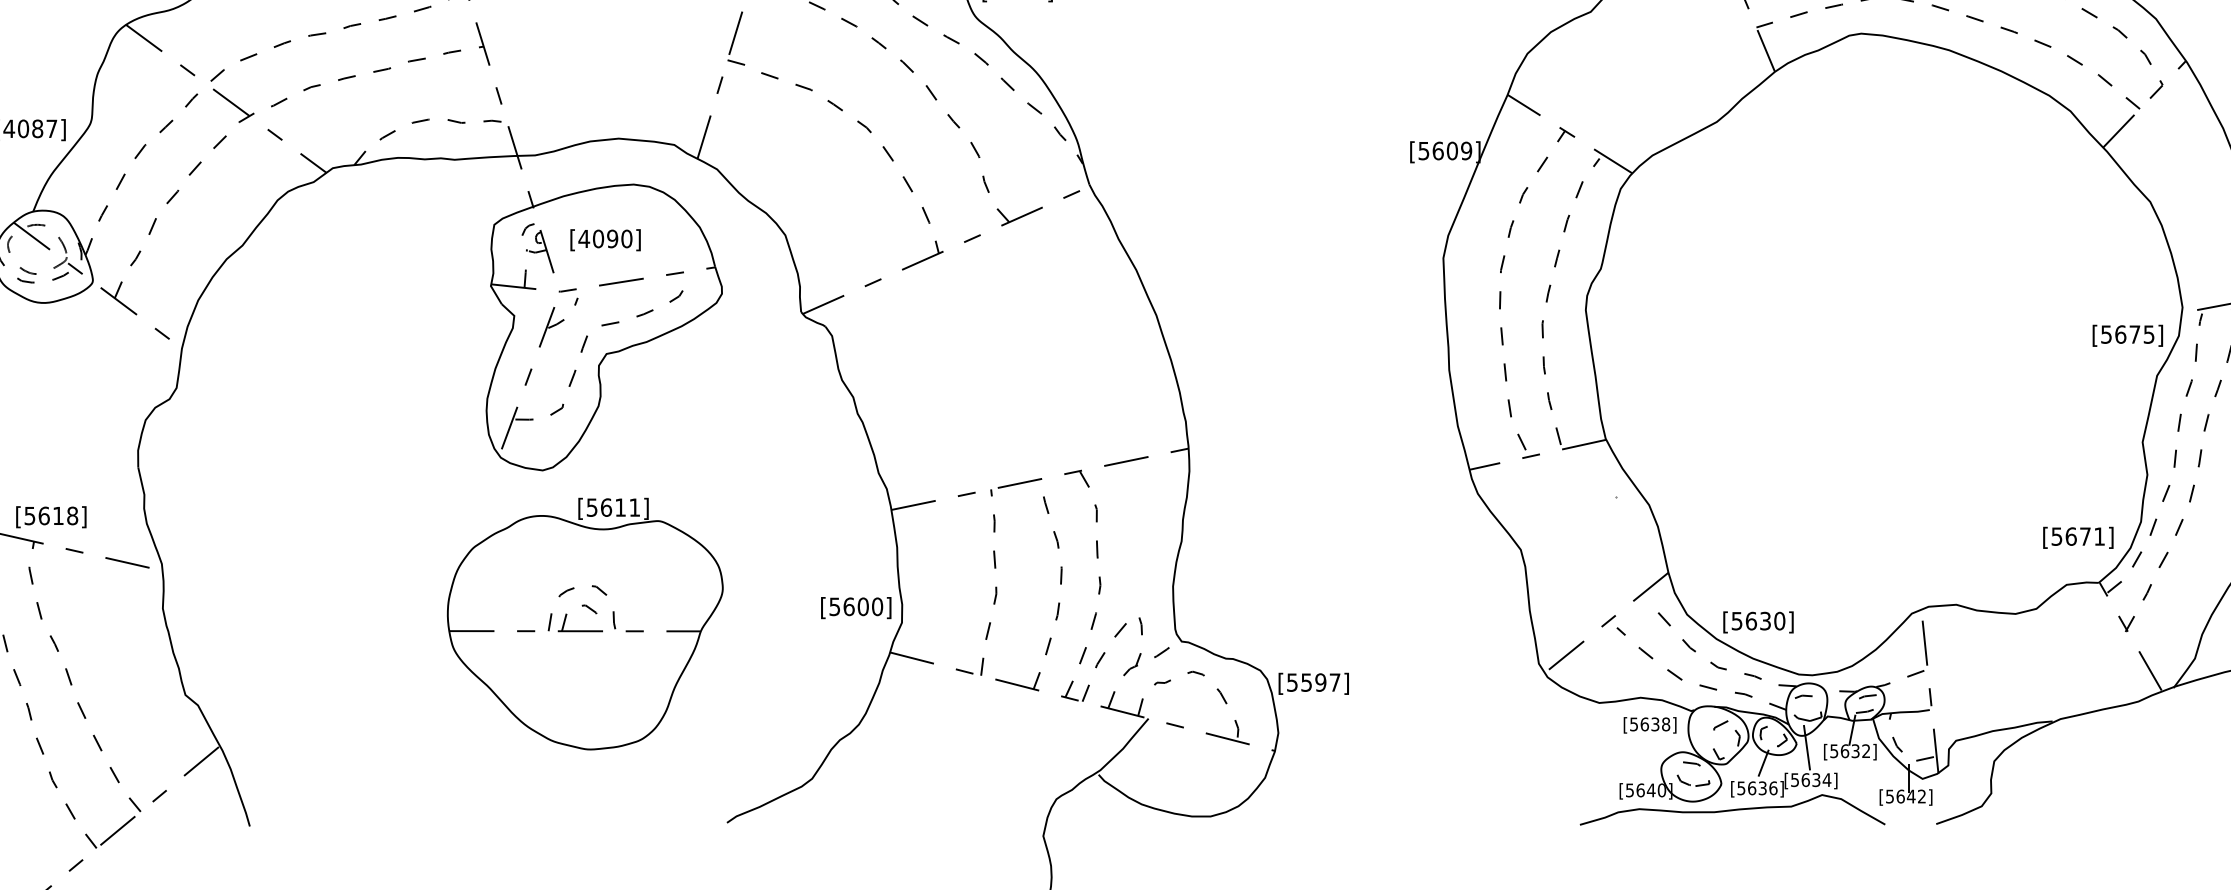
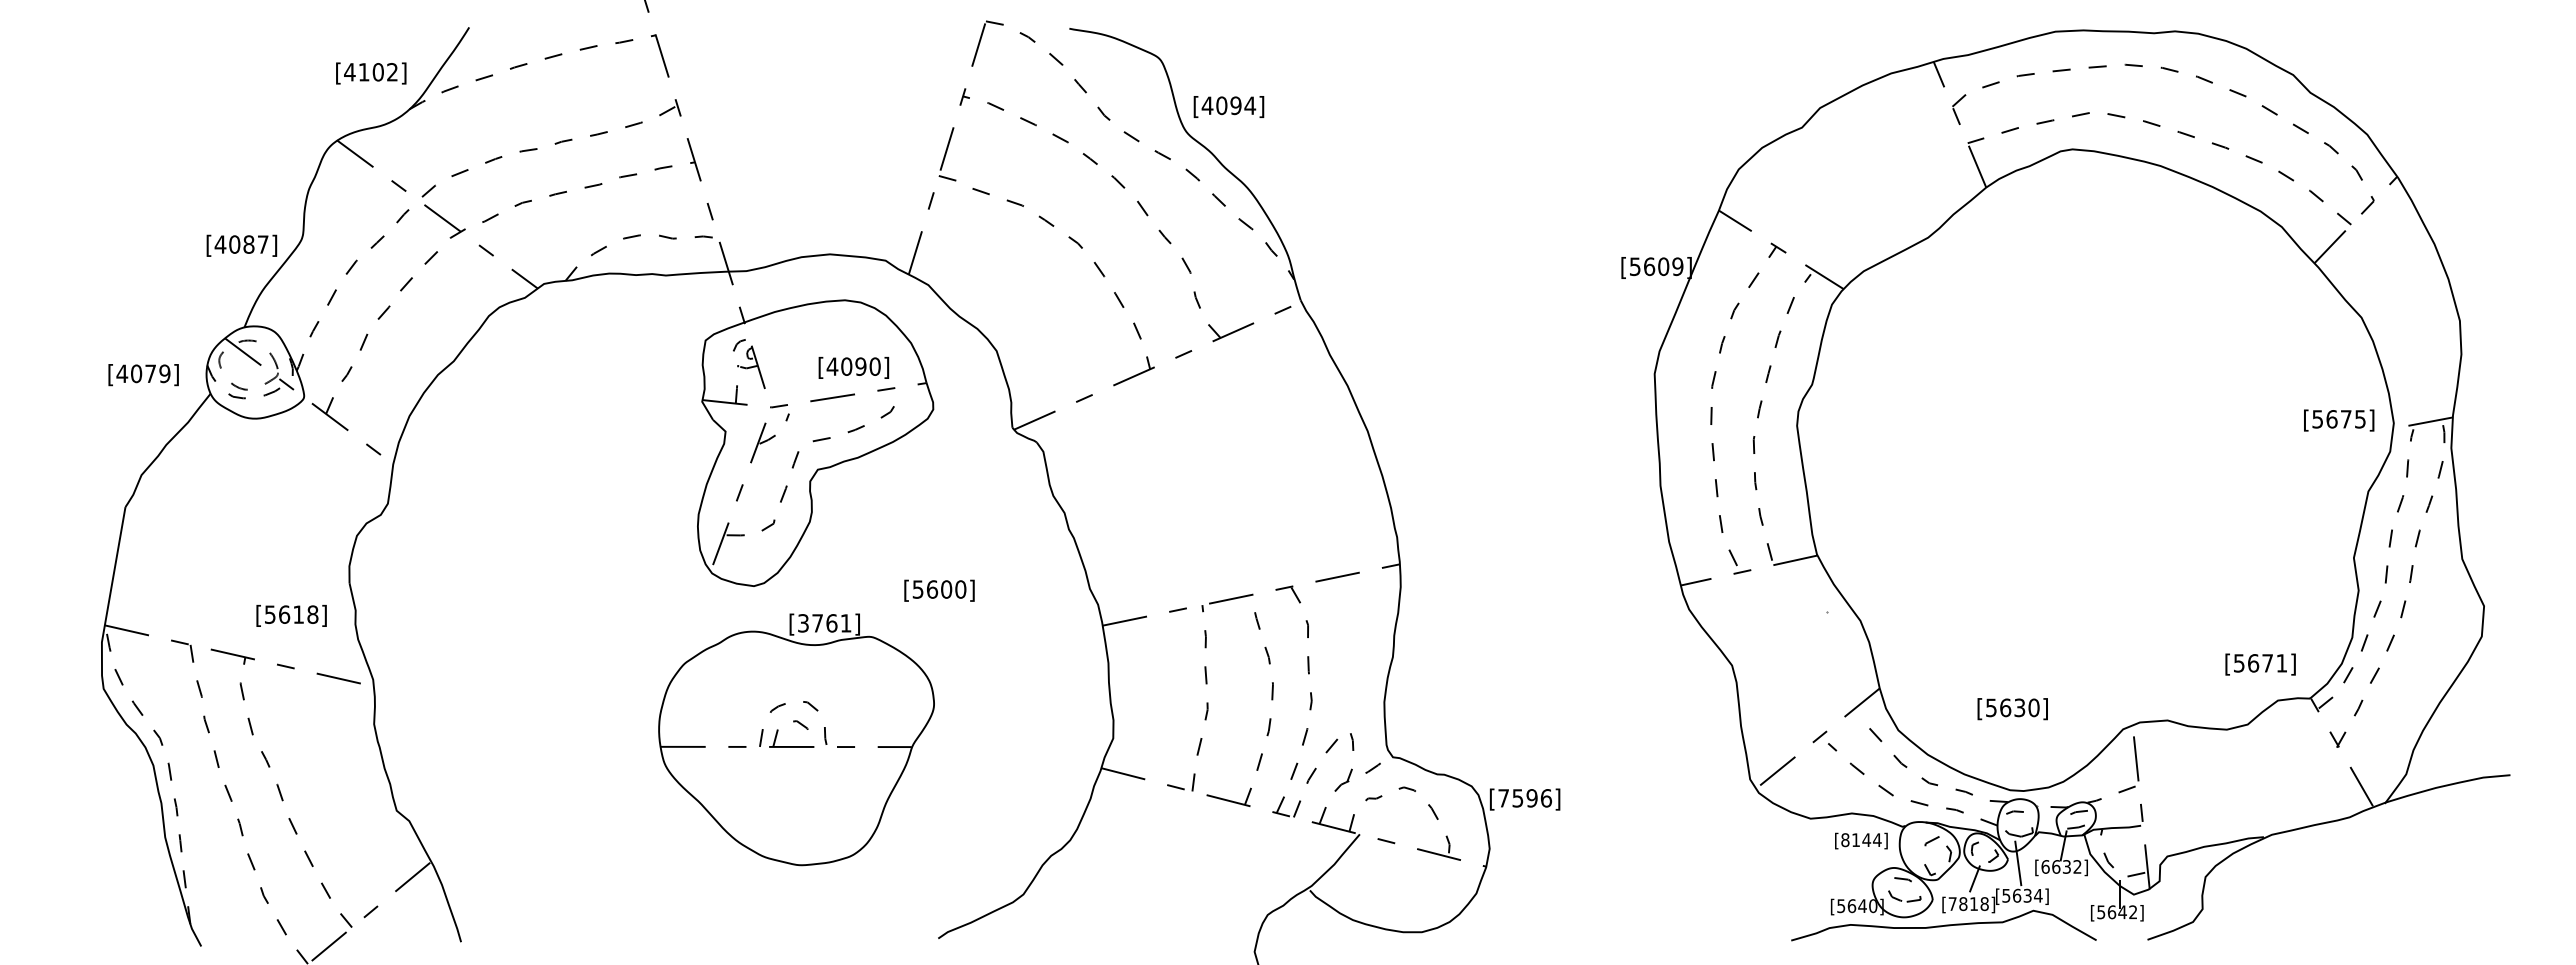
text: (605, 239) -> (853, 367), moved
text: (2128, 335) -> (2339, 420), moved
text: (606, 507) -> (817, 623), [5611] -> [3761]
text: (51, 516) -> (291, 615), moved
text: (2078, 537) -> (2260, 664), moved
text: (856, 607) -> (939, 590), moved
text: (1758, 622) -> (2012, 709), moved
text: (1314, 682) -> (1525, 798), [5597] -> [7596]
text: (1650, 724) -> (1861, 840), [5638] -> [8144]
text: (1834, 750) -> (2045, 866), [5632] -> [6632]
text: (1757, 788) -> (1968, 904), [5636] -> [7818]

